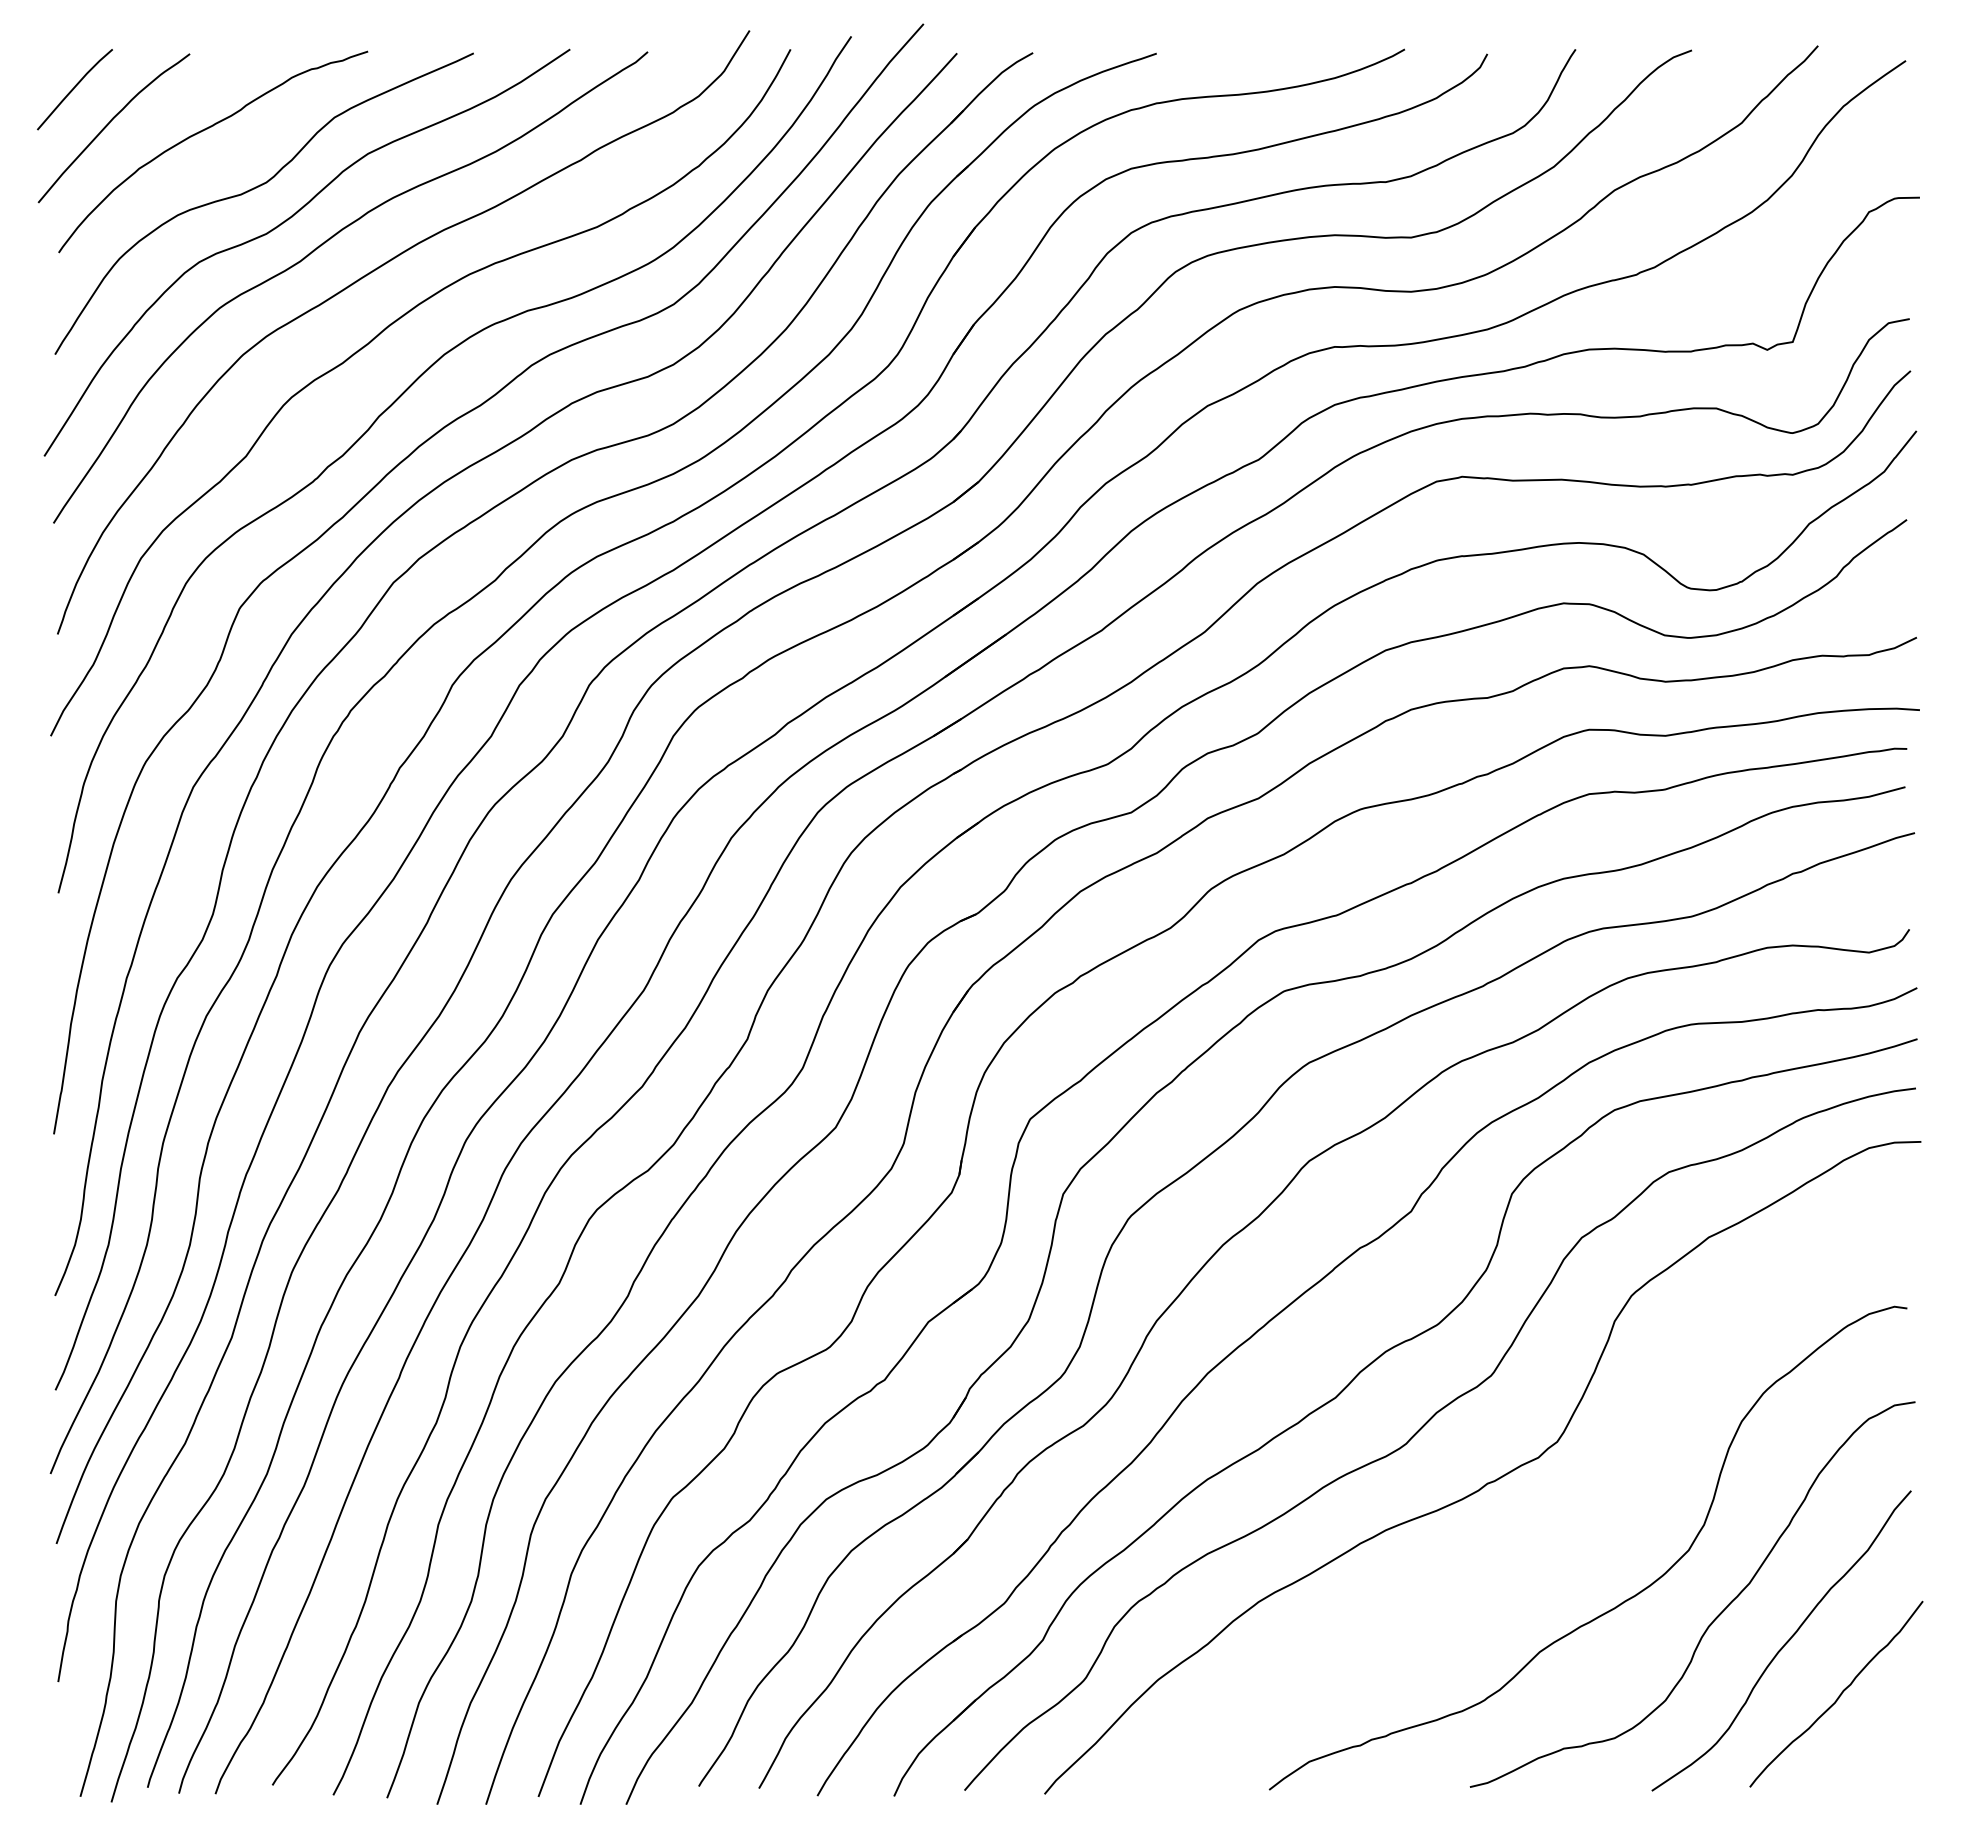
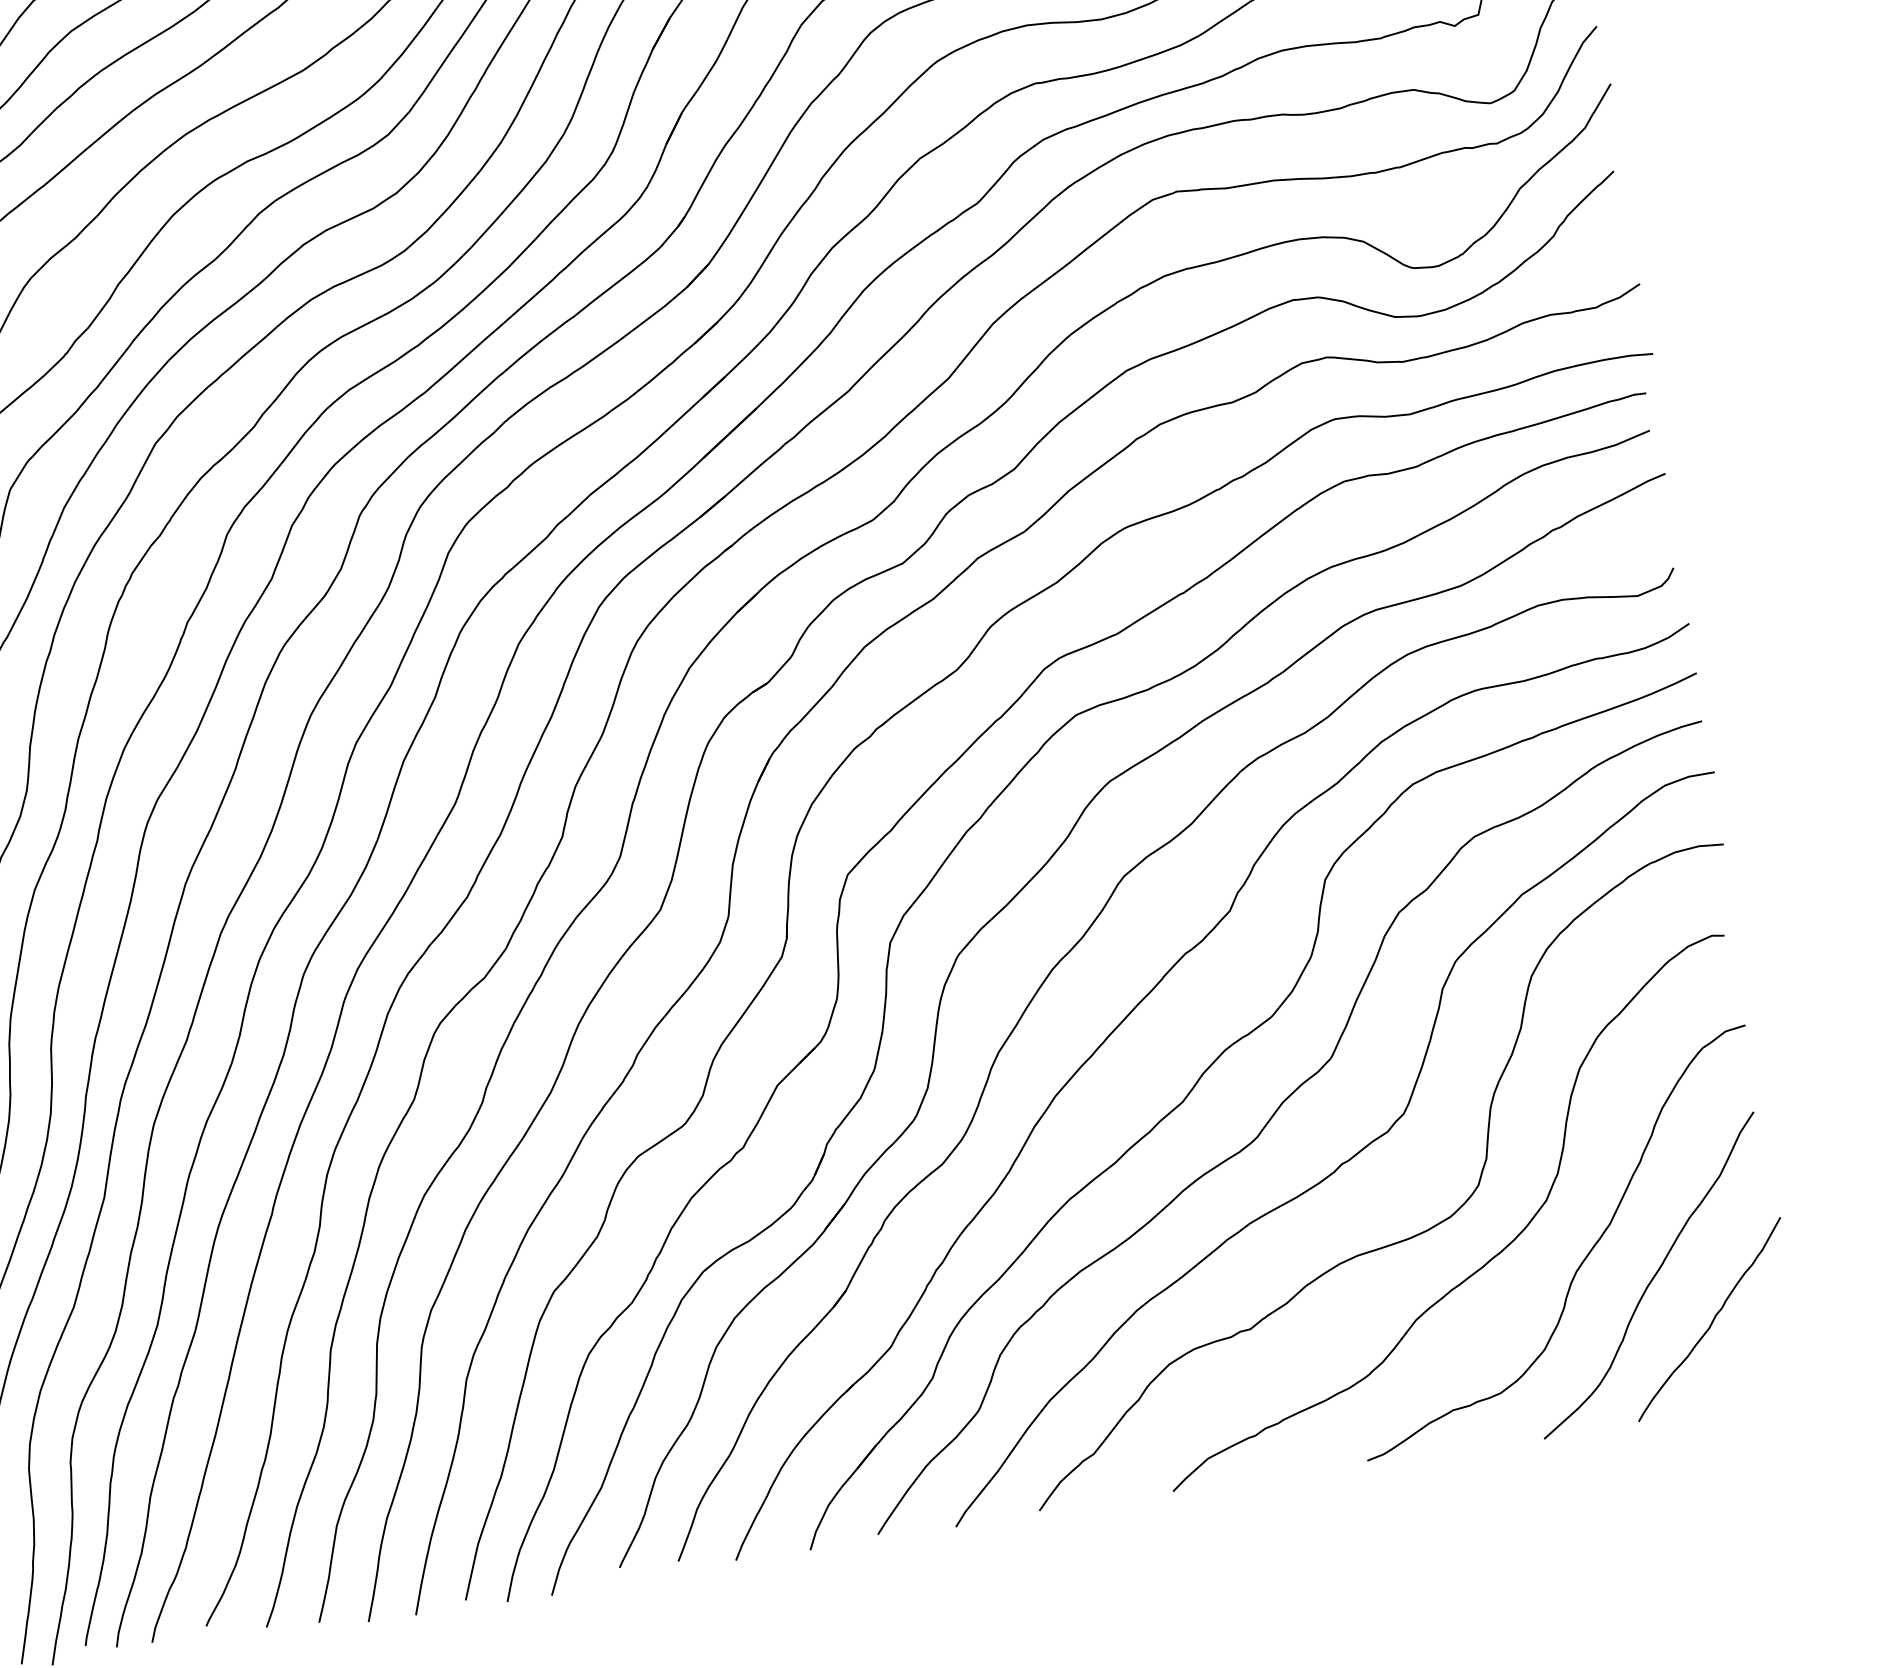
curve: (1539, 1568) -> (1404, 1239), added

